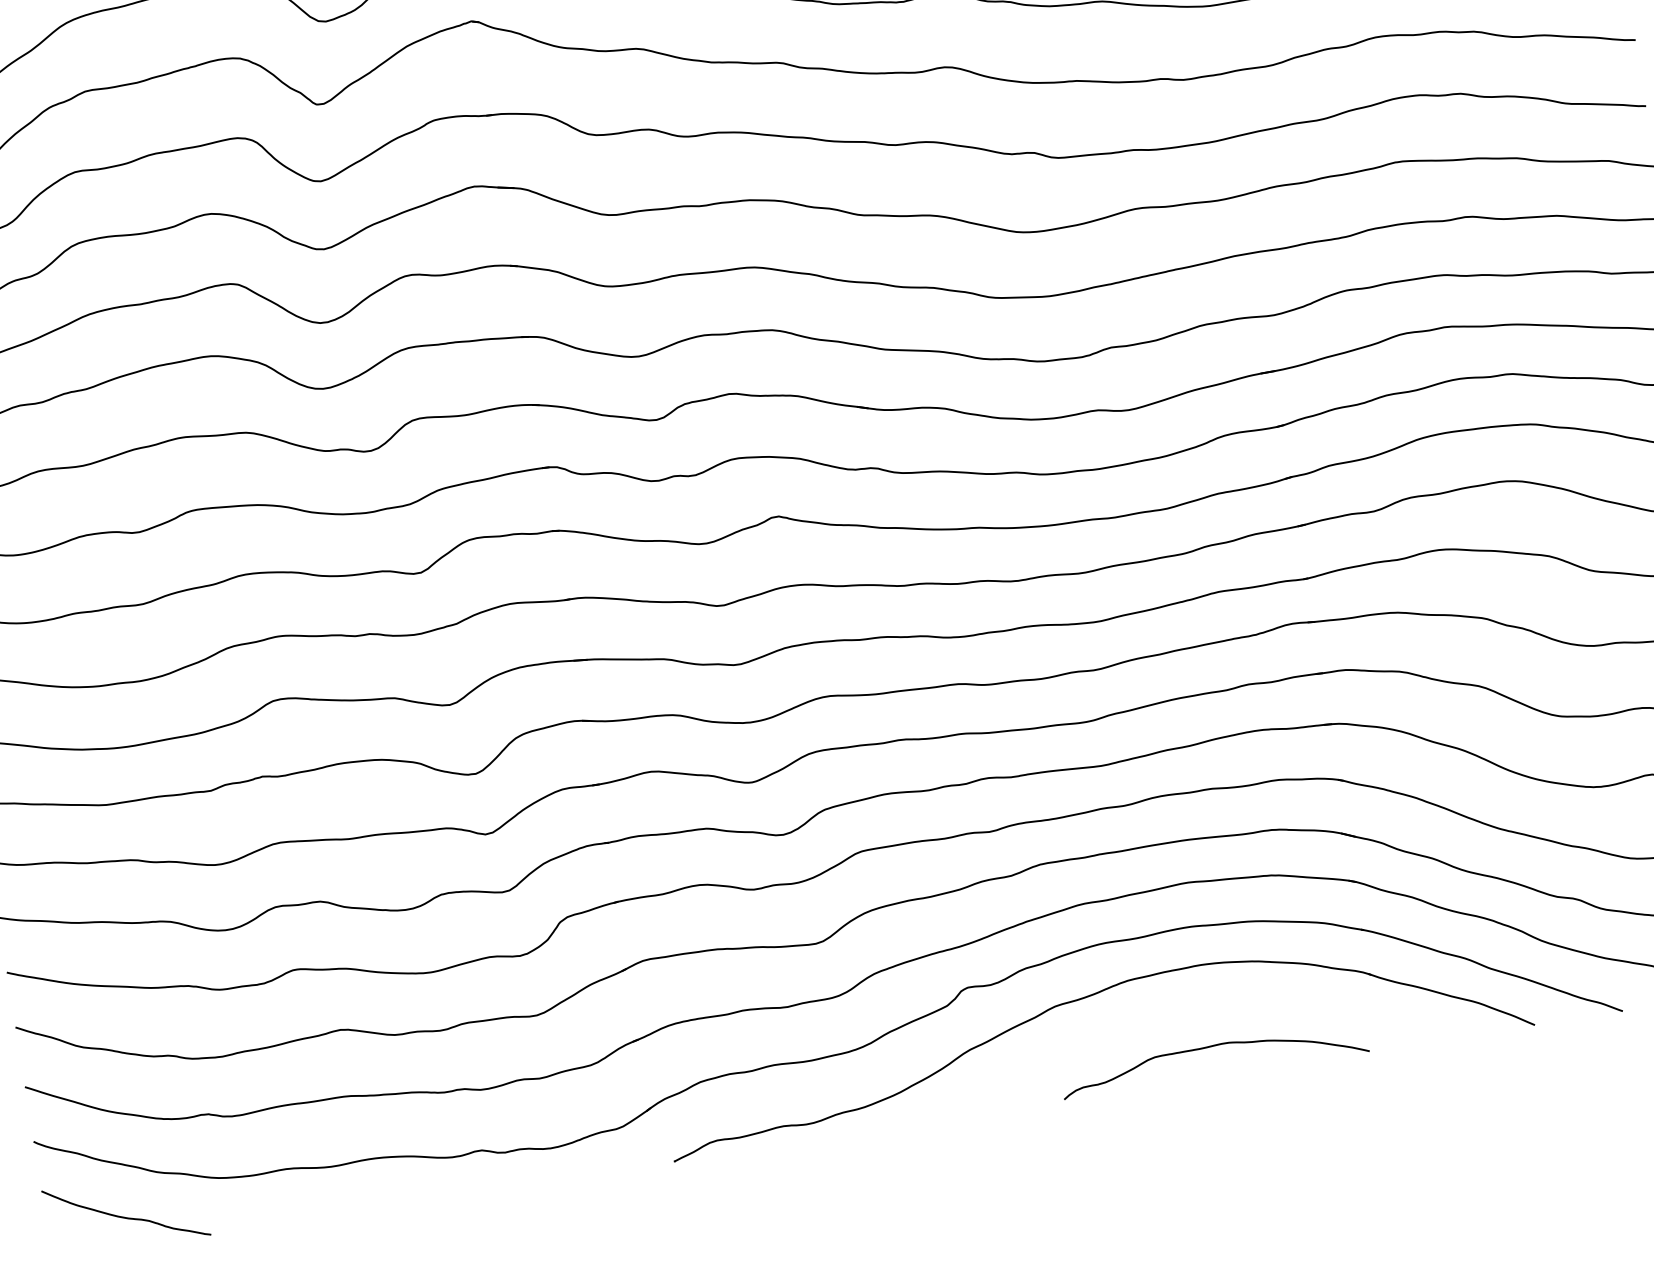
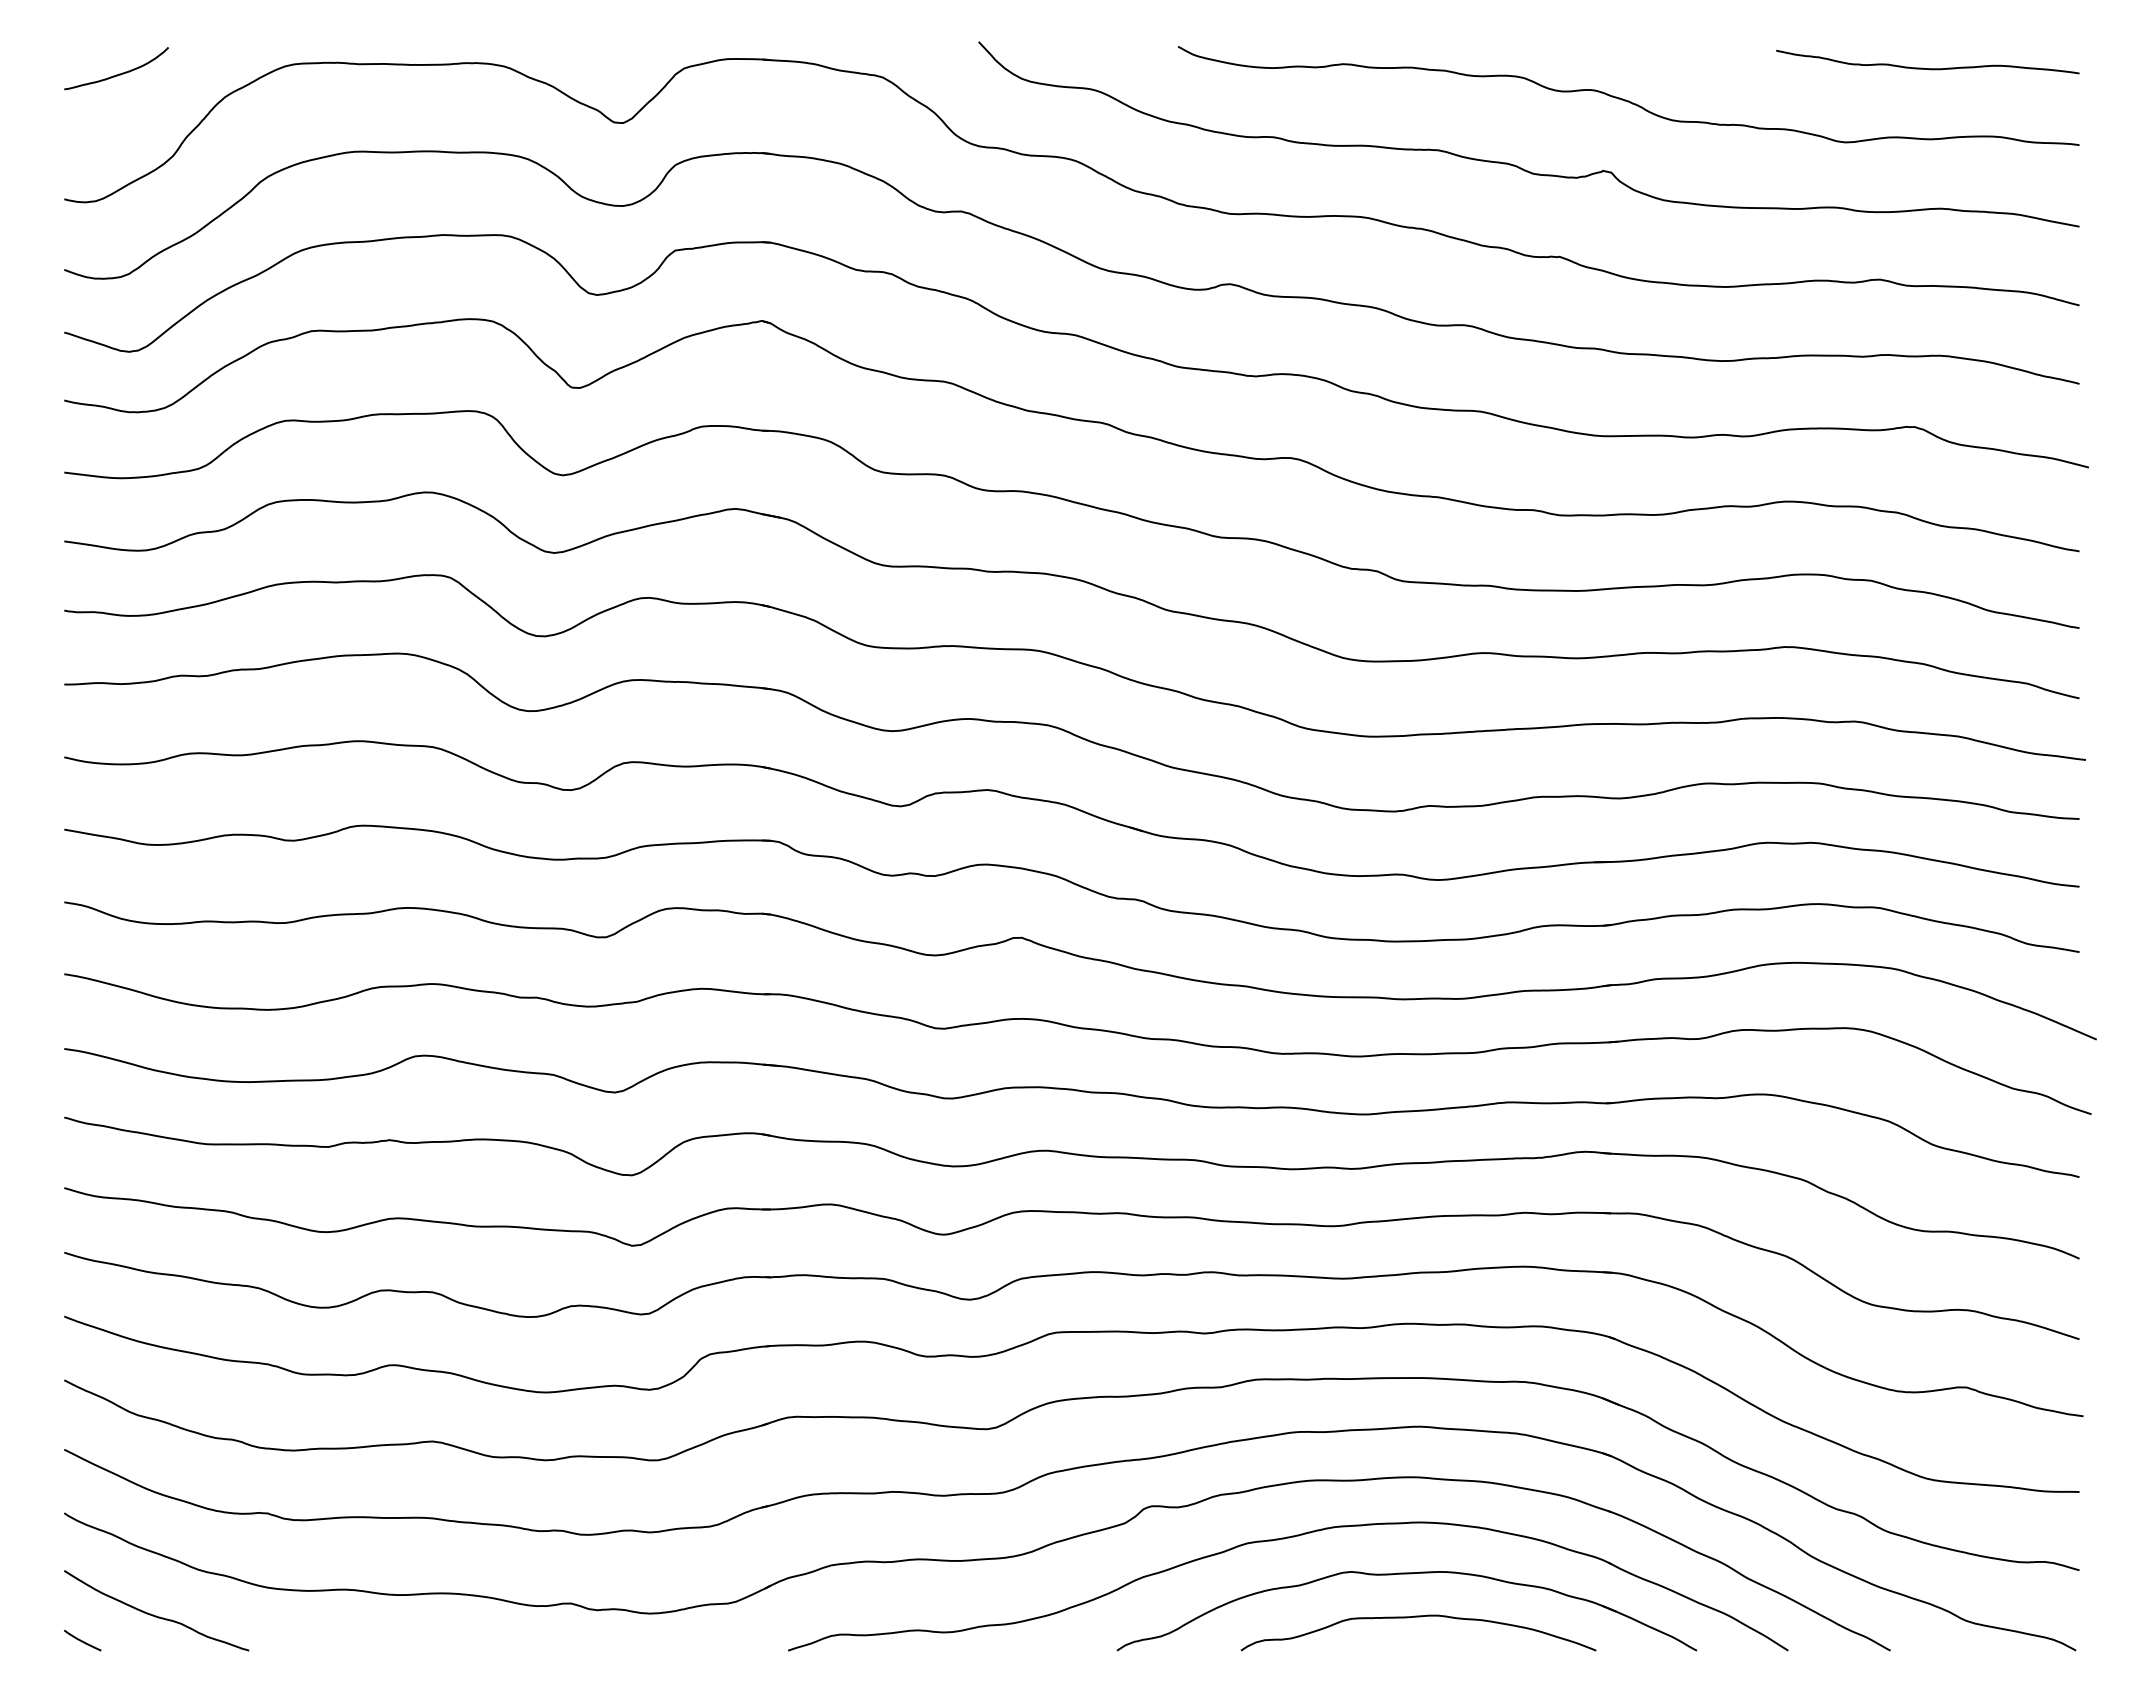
part: (1196, 1011) -> (1406, 1574), added
curve: (66, 1248) -> (82, 1640), added

